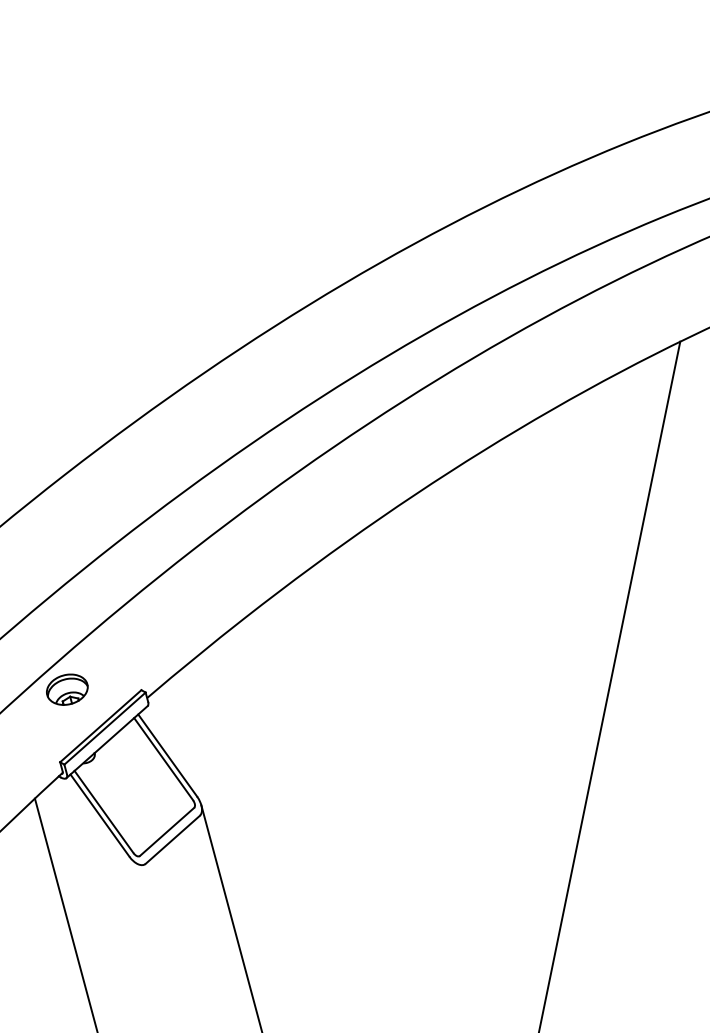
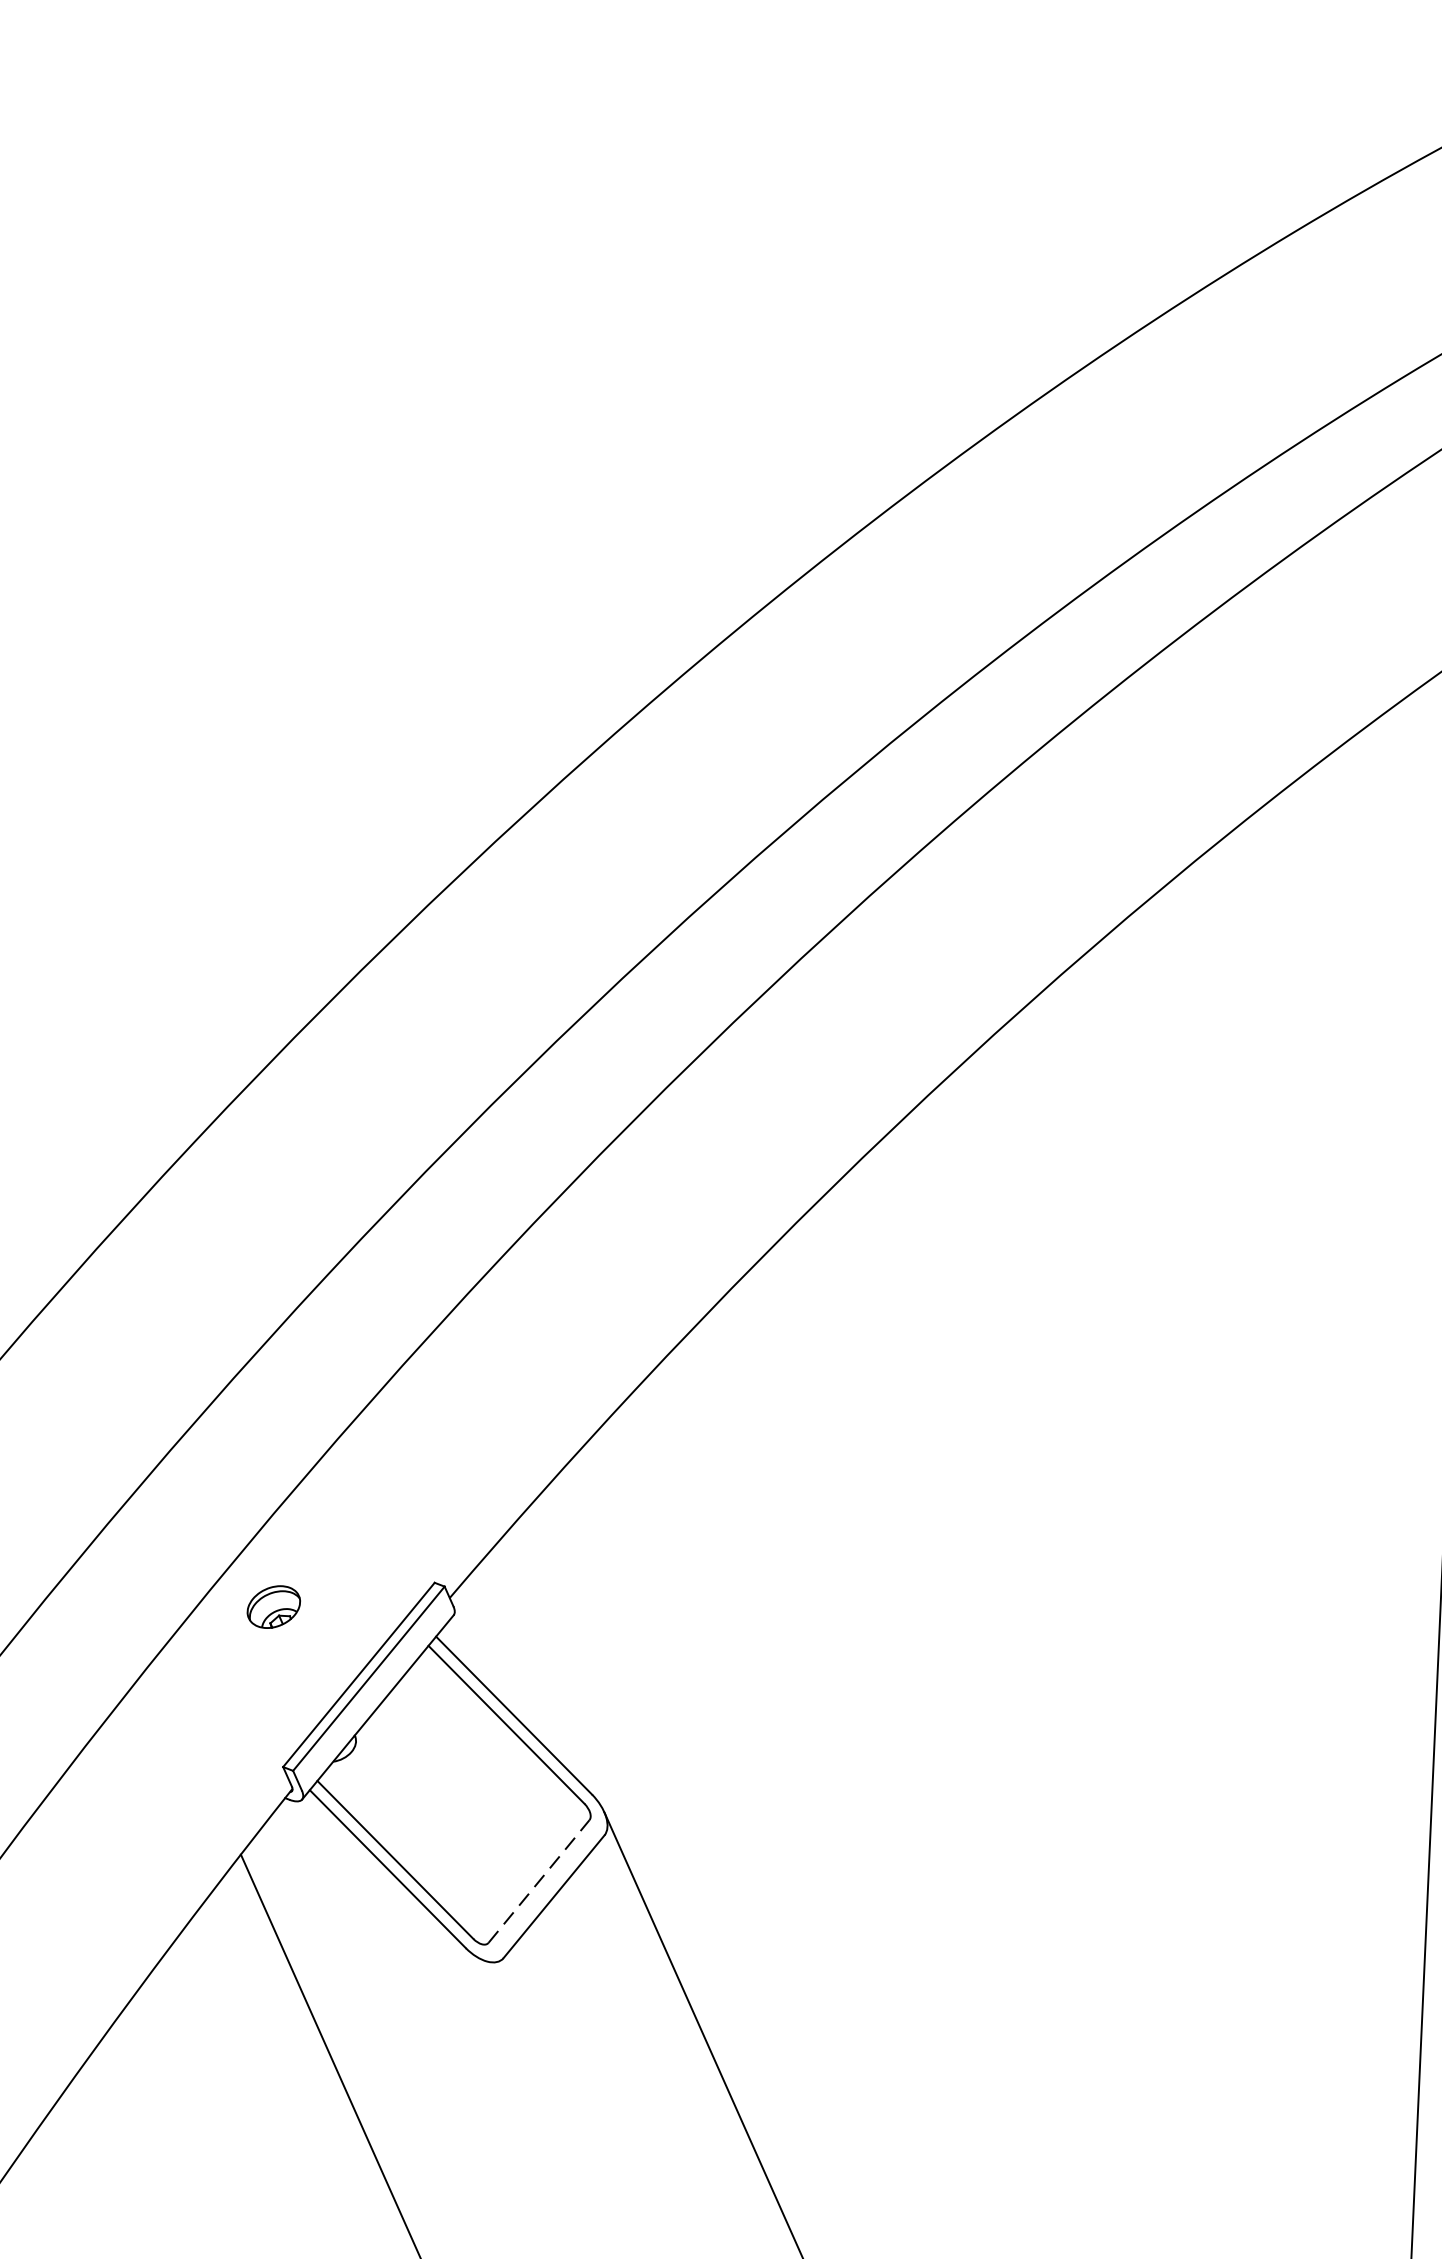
part: (67, 689) -> (274, 1606), size x0.6
line: (167, 831) -> (539, 1880), solid -> dashed

